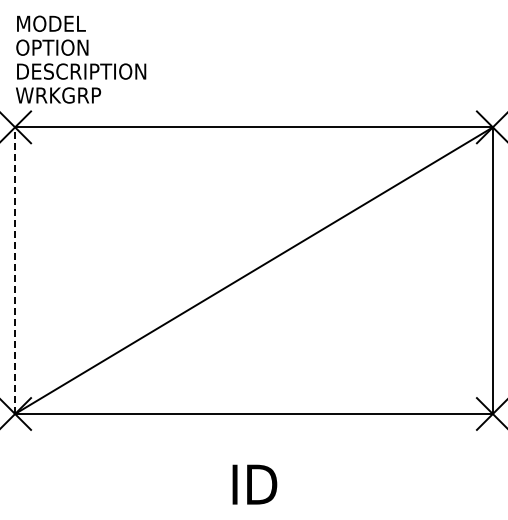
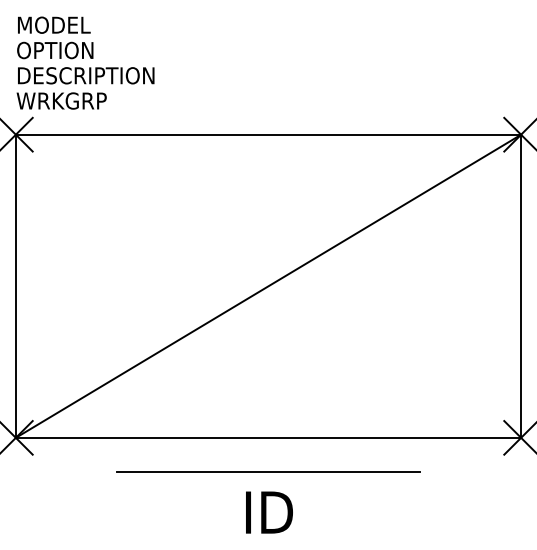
line: (15, 270) -> (16, 286), dashed -> solid
line: (253, 445) -> (267, 471), added

